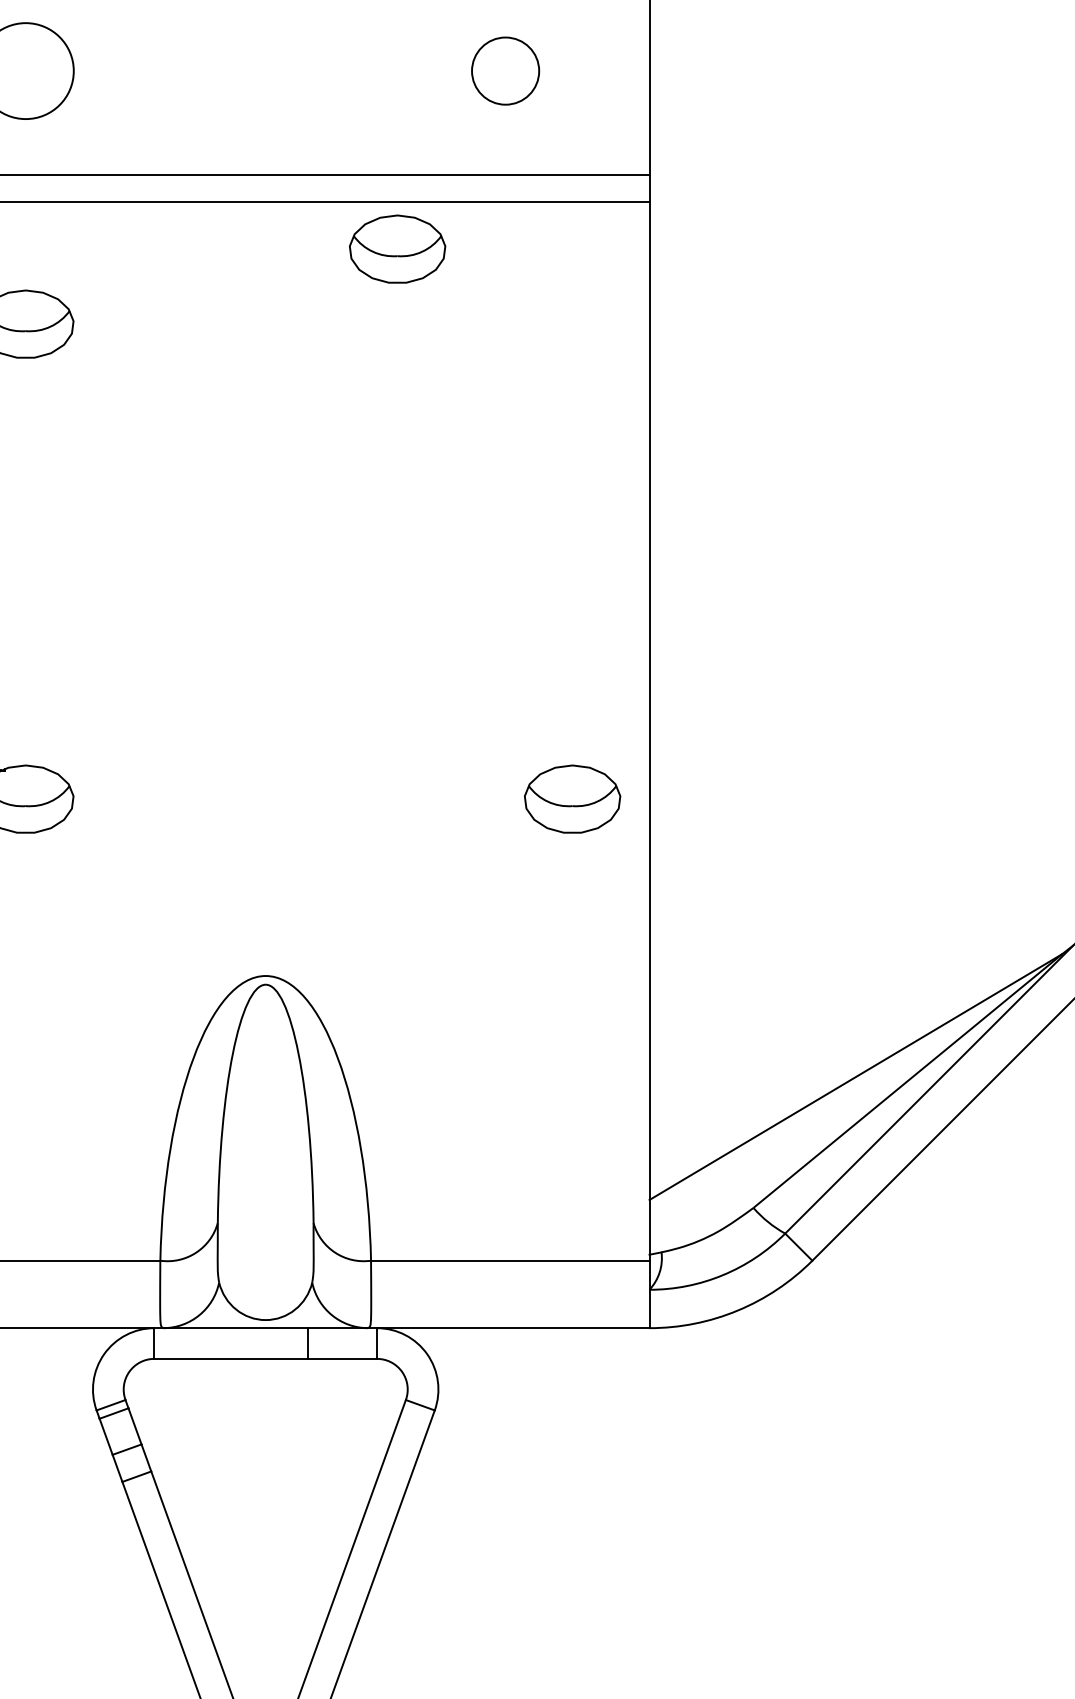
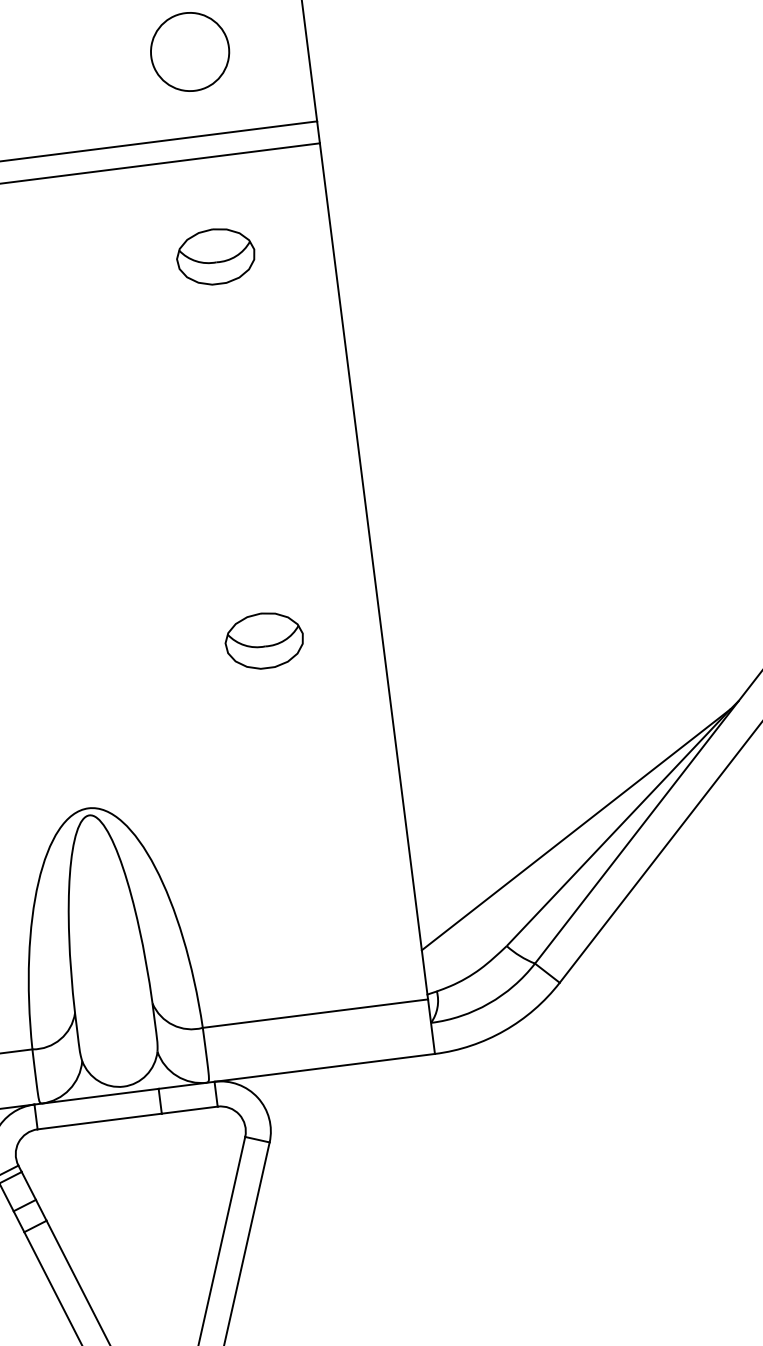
circle: (505, 71) -> (190, 52), size x1.43
part: (397, 248) -> (215, 256), moved
part: (572, 798) -> (264, 640), moved

